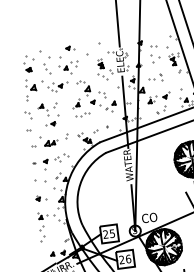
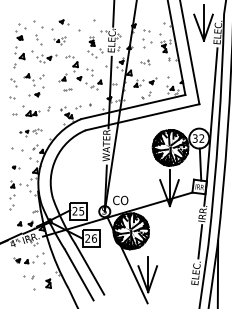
part: (68, 67) -> (59, 40), size x0.6
part: (155, 78) -> (144, 62), size x0.6
part: (82, 114) -> (67, 89), size x0.6
part: (51, 162) -> (30, 132), size x0.6
part: (41, 198) -> (15, 167), size x0.6

